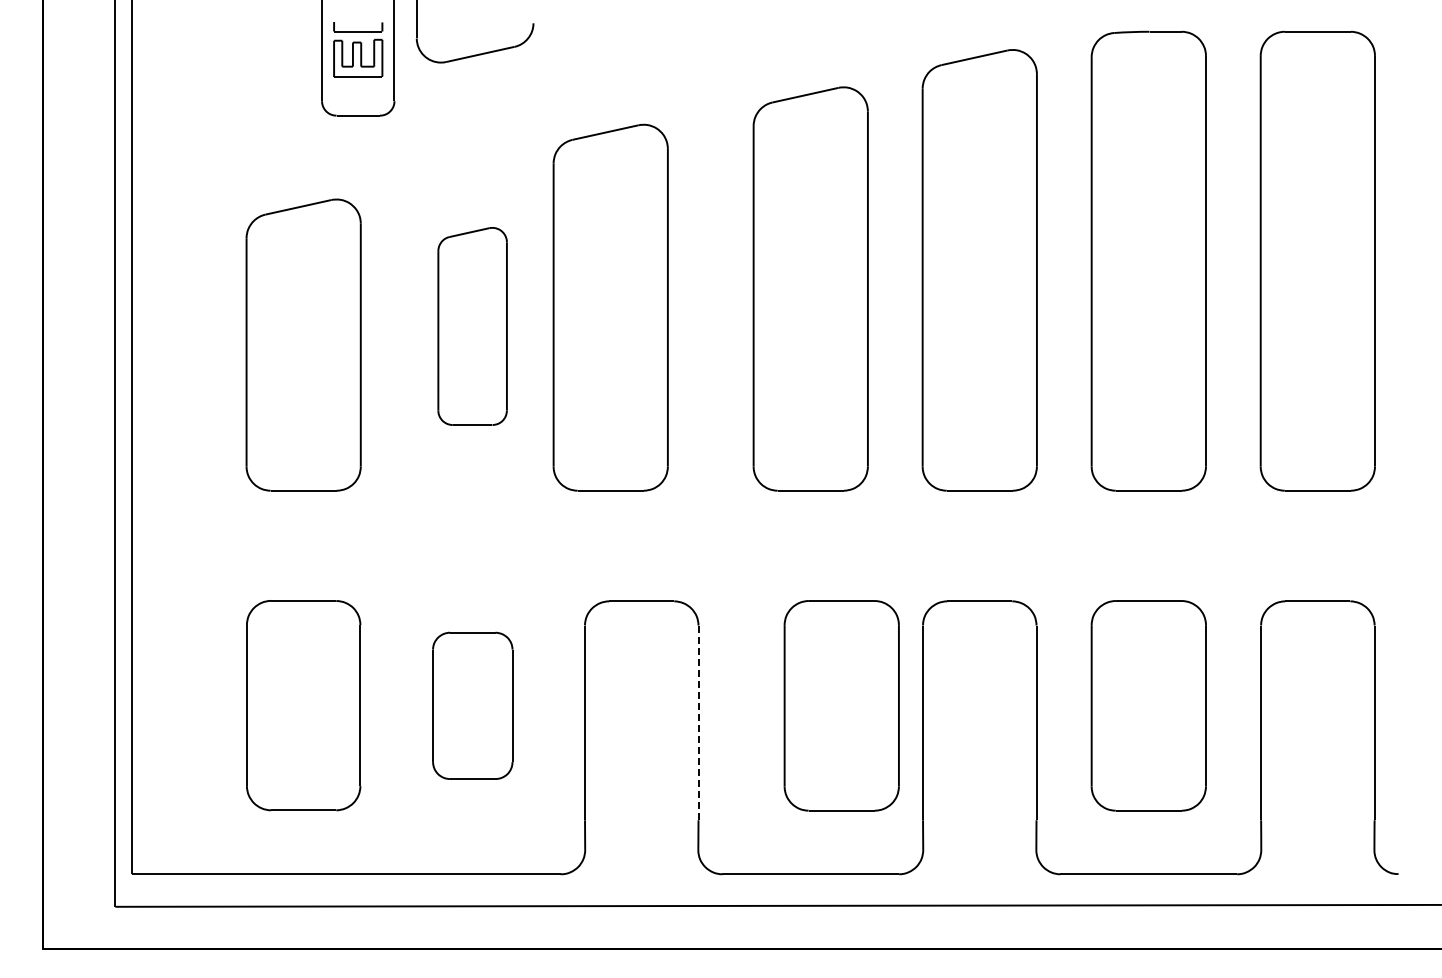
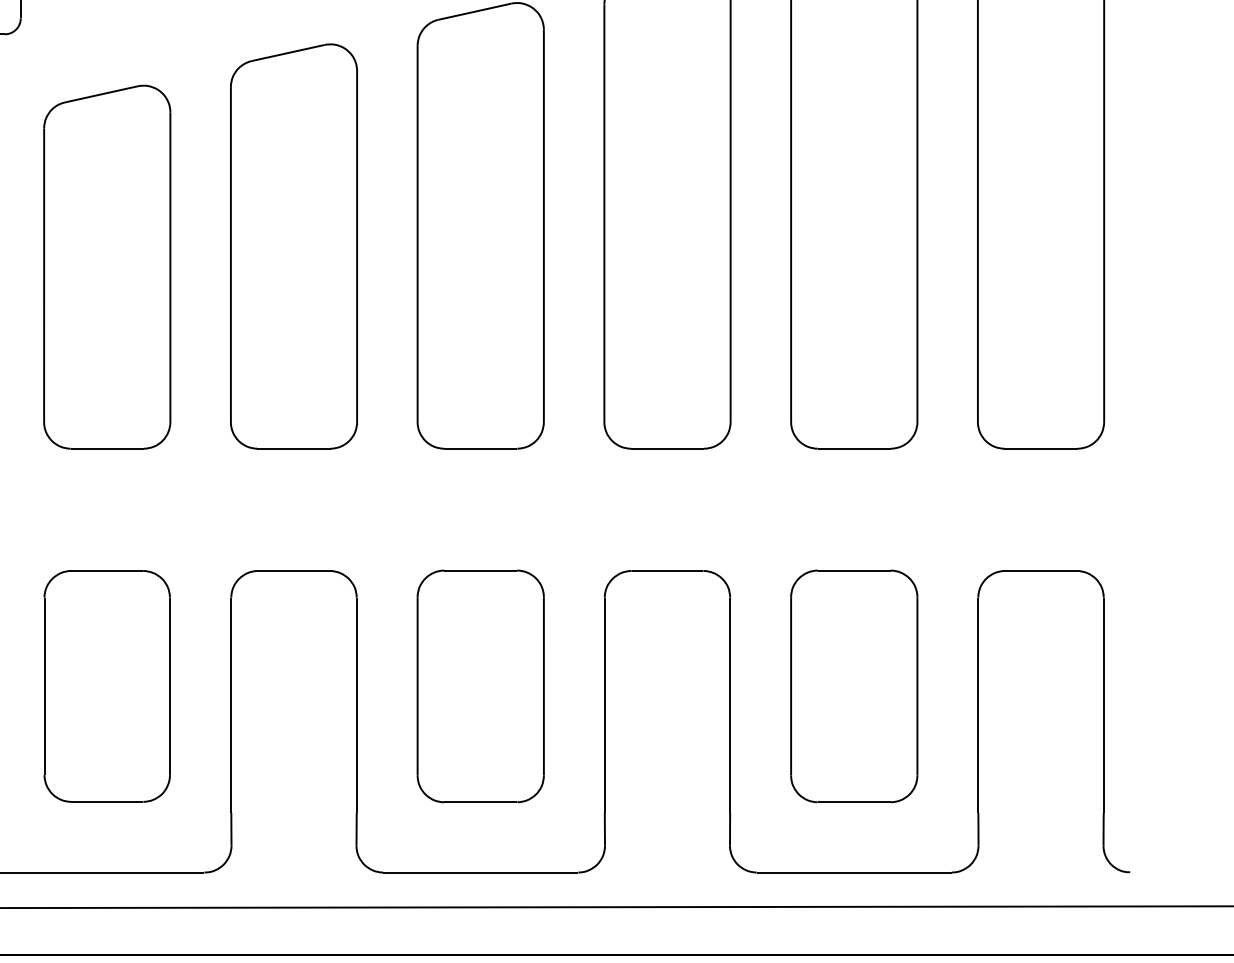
part: (610, 307) -> (293, 246), moved
part: (472, 326) -> (107, 267), size x1.67
part: (472, 705) -> (107, 686), size x1.43
part: (841, 705) -> (480, 686), moved
line: (698, 722) -> (356, 704), dashed -> solid

